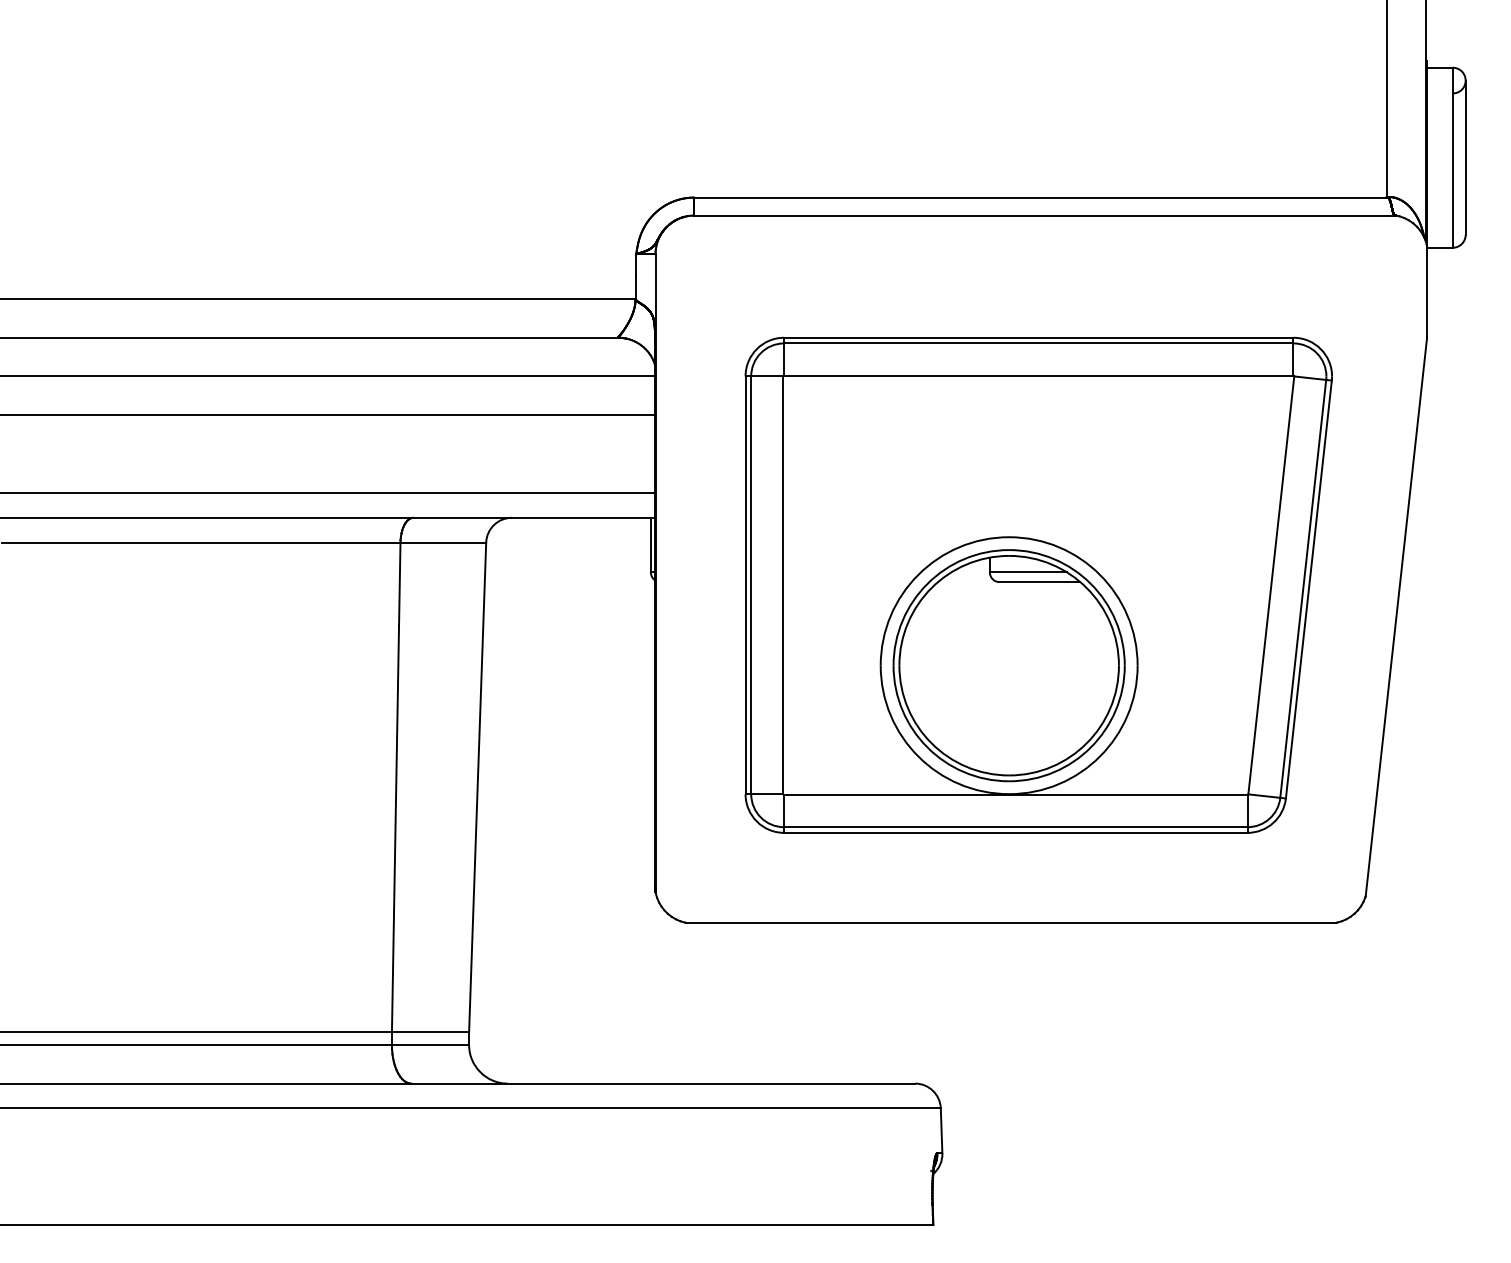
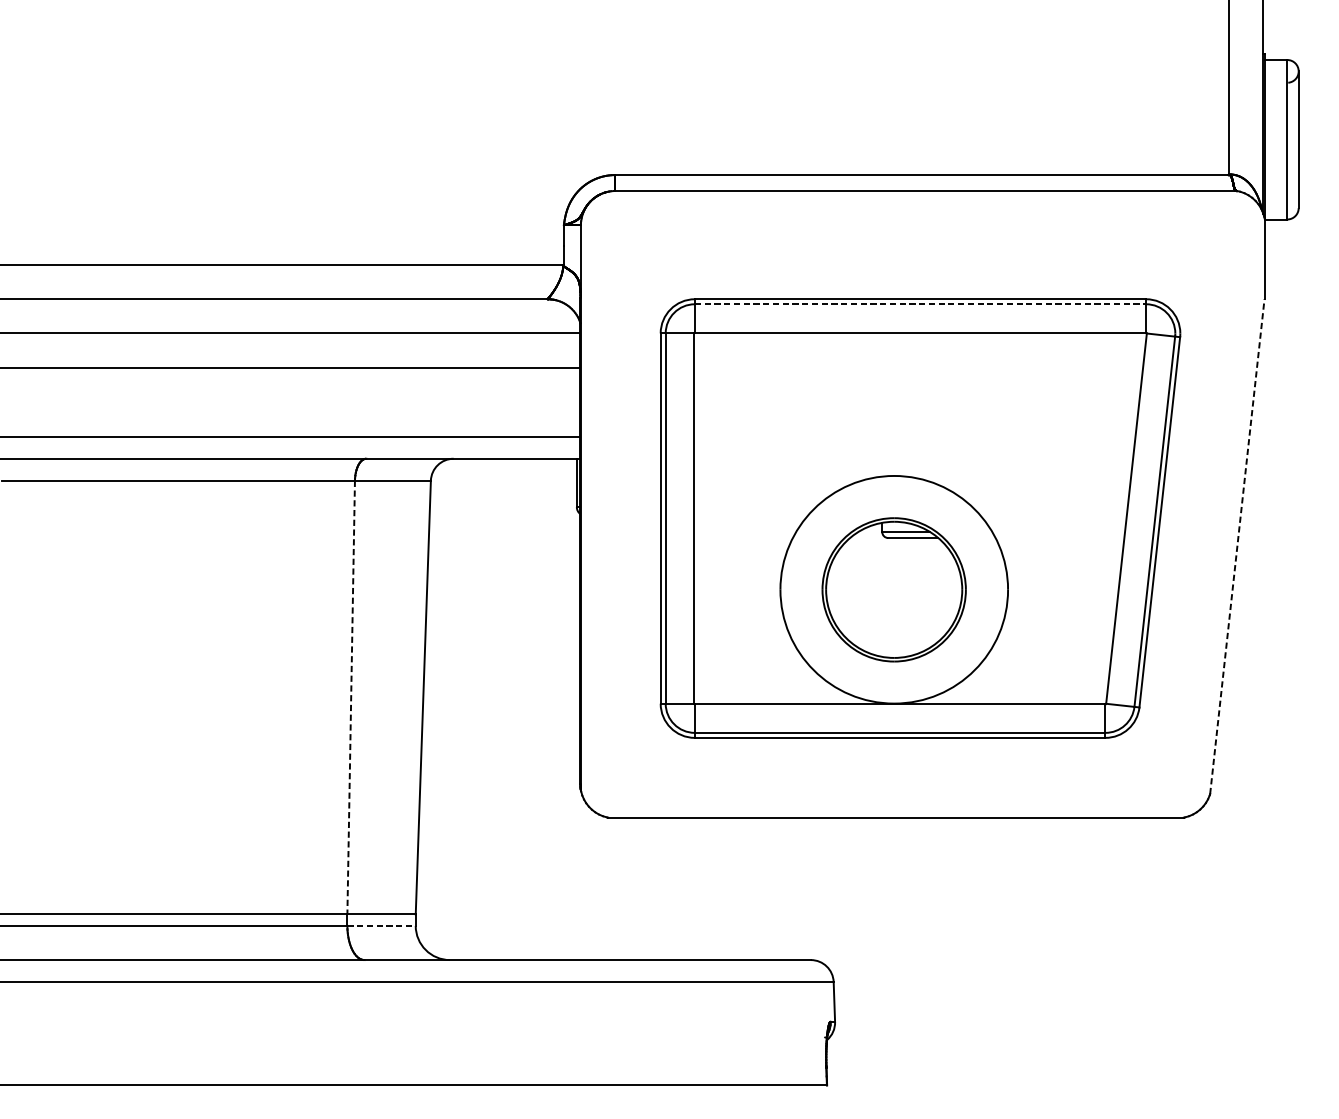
line: (1038, 343) -> (920, 304), solid -> dashed
line: (1396, 617) -> (1237, 547), solid -> dashed
part: (1008, 665) -> (893, 589), size x0.7
line: (396, 787) -> (351, 697), solid -> dashed
line: (430, 1045) -> (381, 926), solid -> dashed

